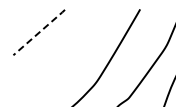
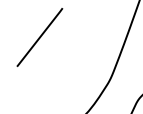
line: (38, 32) -> (39, 37), dashed -> solid

